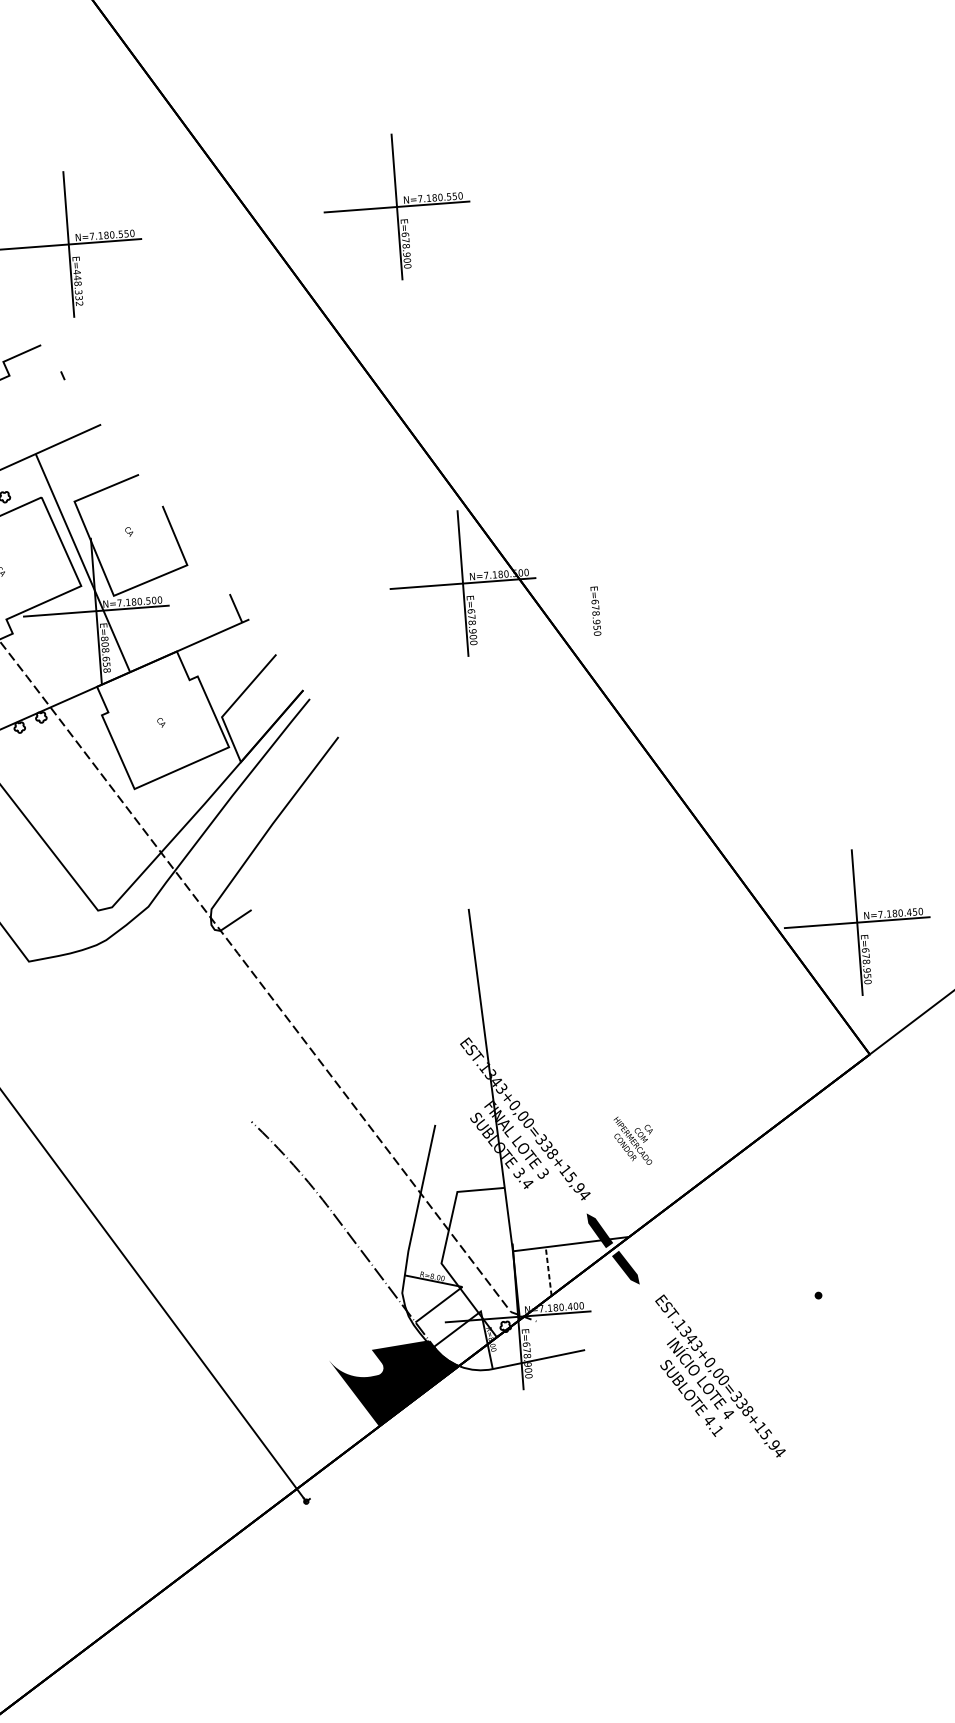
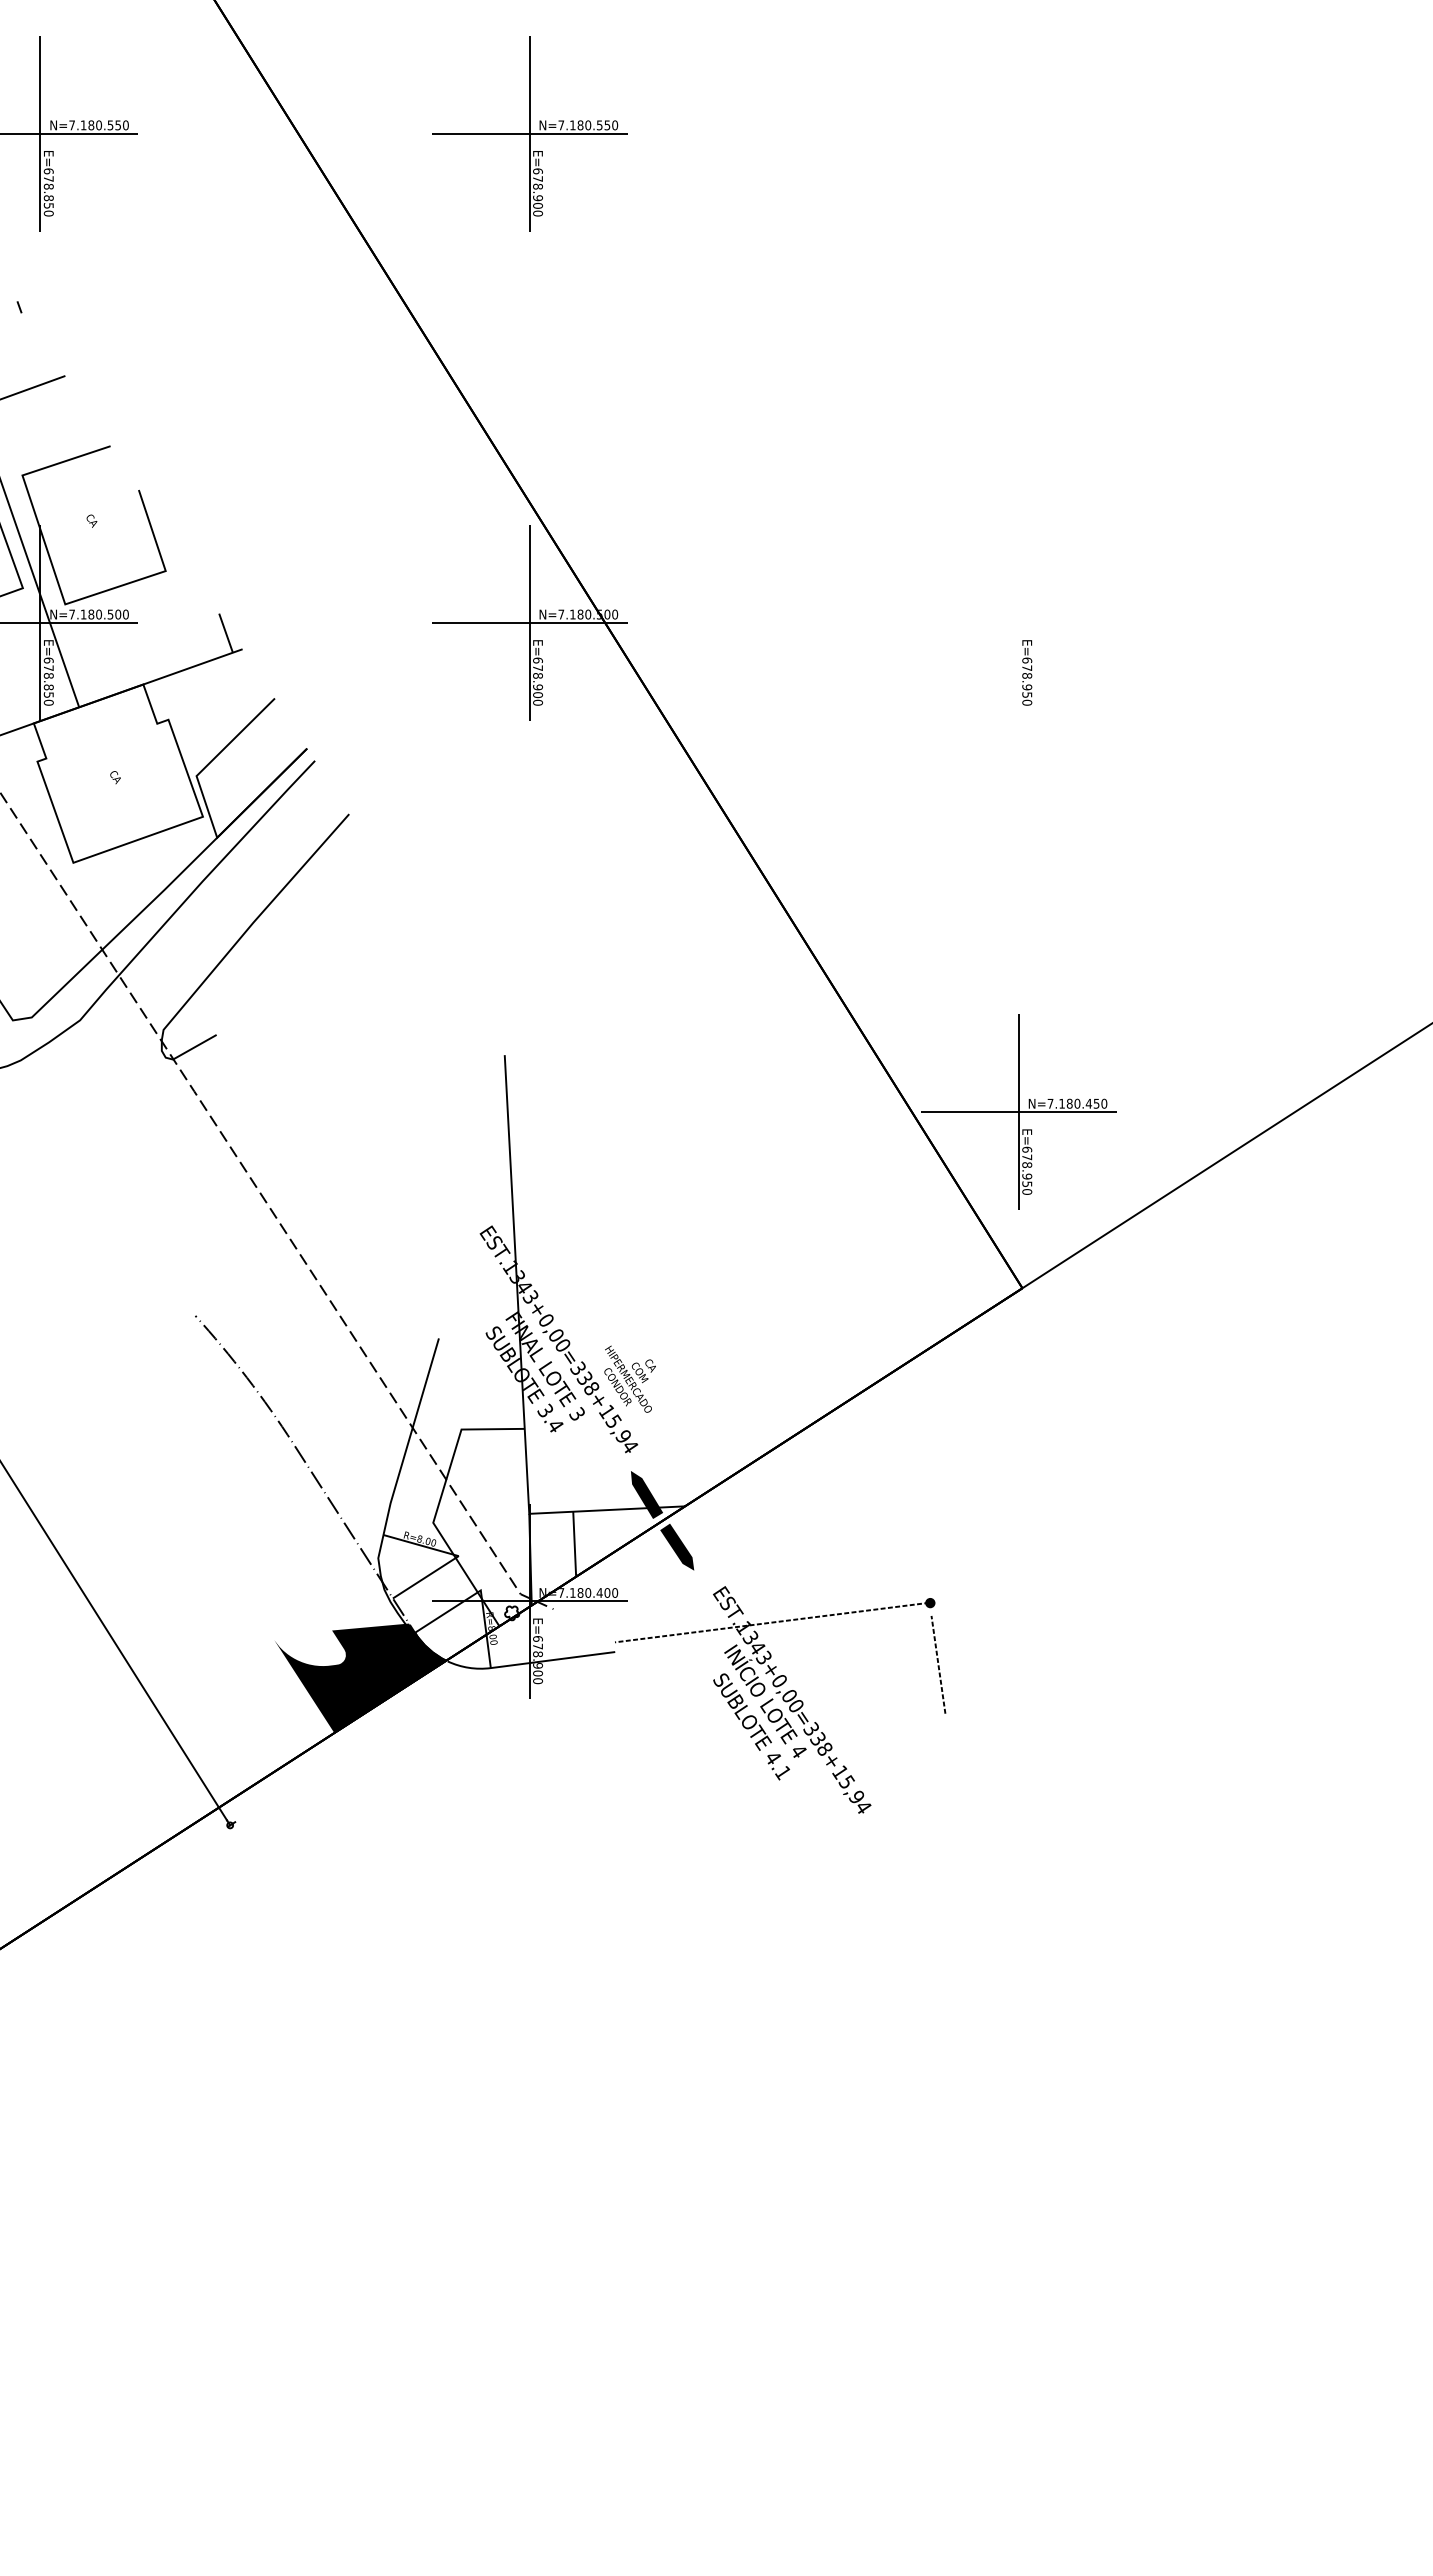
part: (396, 206) -> (529, 133), moved
text: (78, 288) -> (48, 192), E=448.332 -> E=678.850
text: (596, 610) -> (1027, 672), moved
text: (105, 654) -> (48, 681), E=808.658 -> E=678.850
text: (633, 1140) -> (629, 1378), moved
line: (548, 1271) -> (574, 1544), dashed -> solid
line: (700, 1319) -> (771, 1622), added
line: (828, 1341) -> (938, 1664), added

